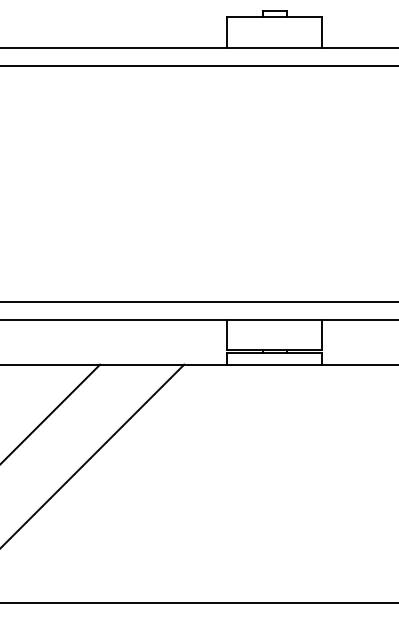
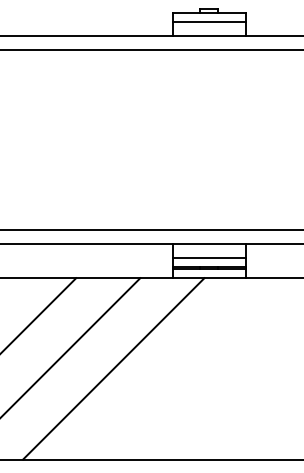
line: (274, 29) -> (209, 22), added
line: (274, 338) -> (209, 258), added
line: (149, 483) -> (113, 368), added

